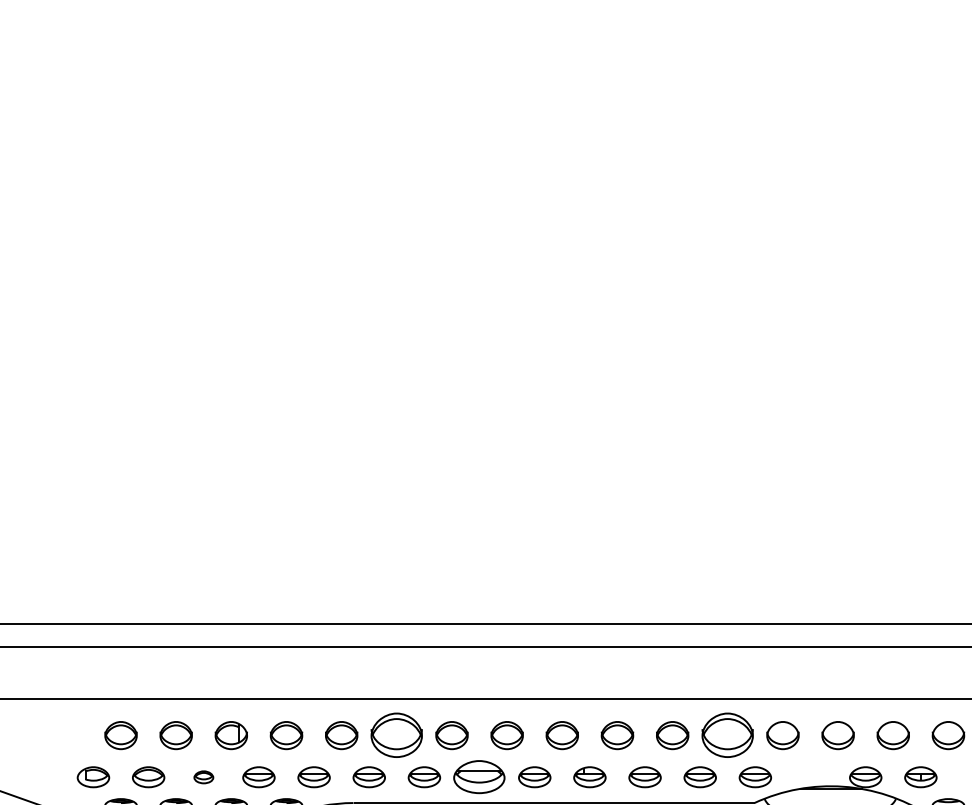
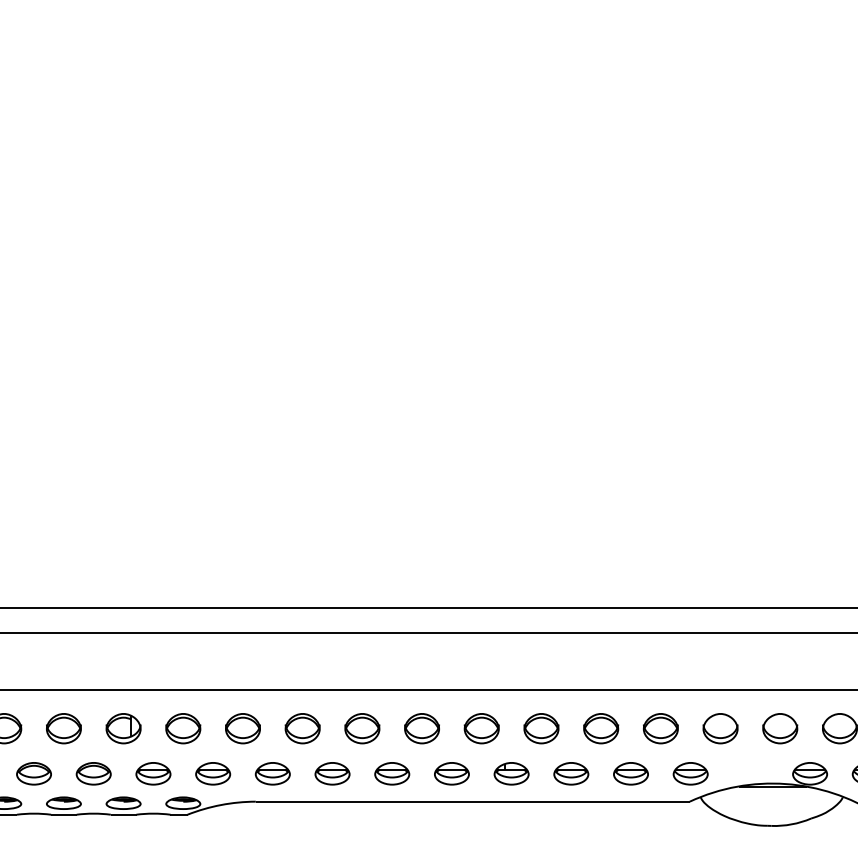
part: (396, 735) -> (302, 728), size x0.62
part: (727, 735) -> (660, 728), size x0.62
part: (203, 777) -> (93, 774), size x1.67
part: (479, 777) -> (392, 774), size x0.62

